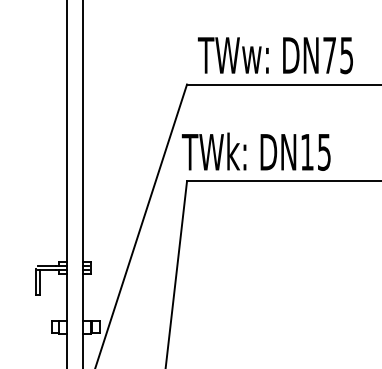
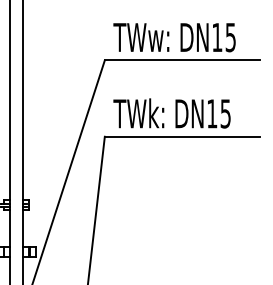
text: (329, 55) -> (217, 37), DN75 -> DN15
text: (255, 151) -> (171, 113), moved

